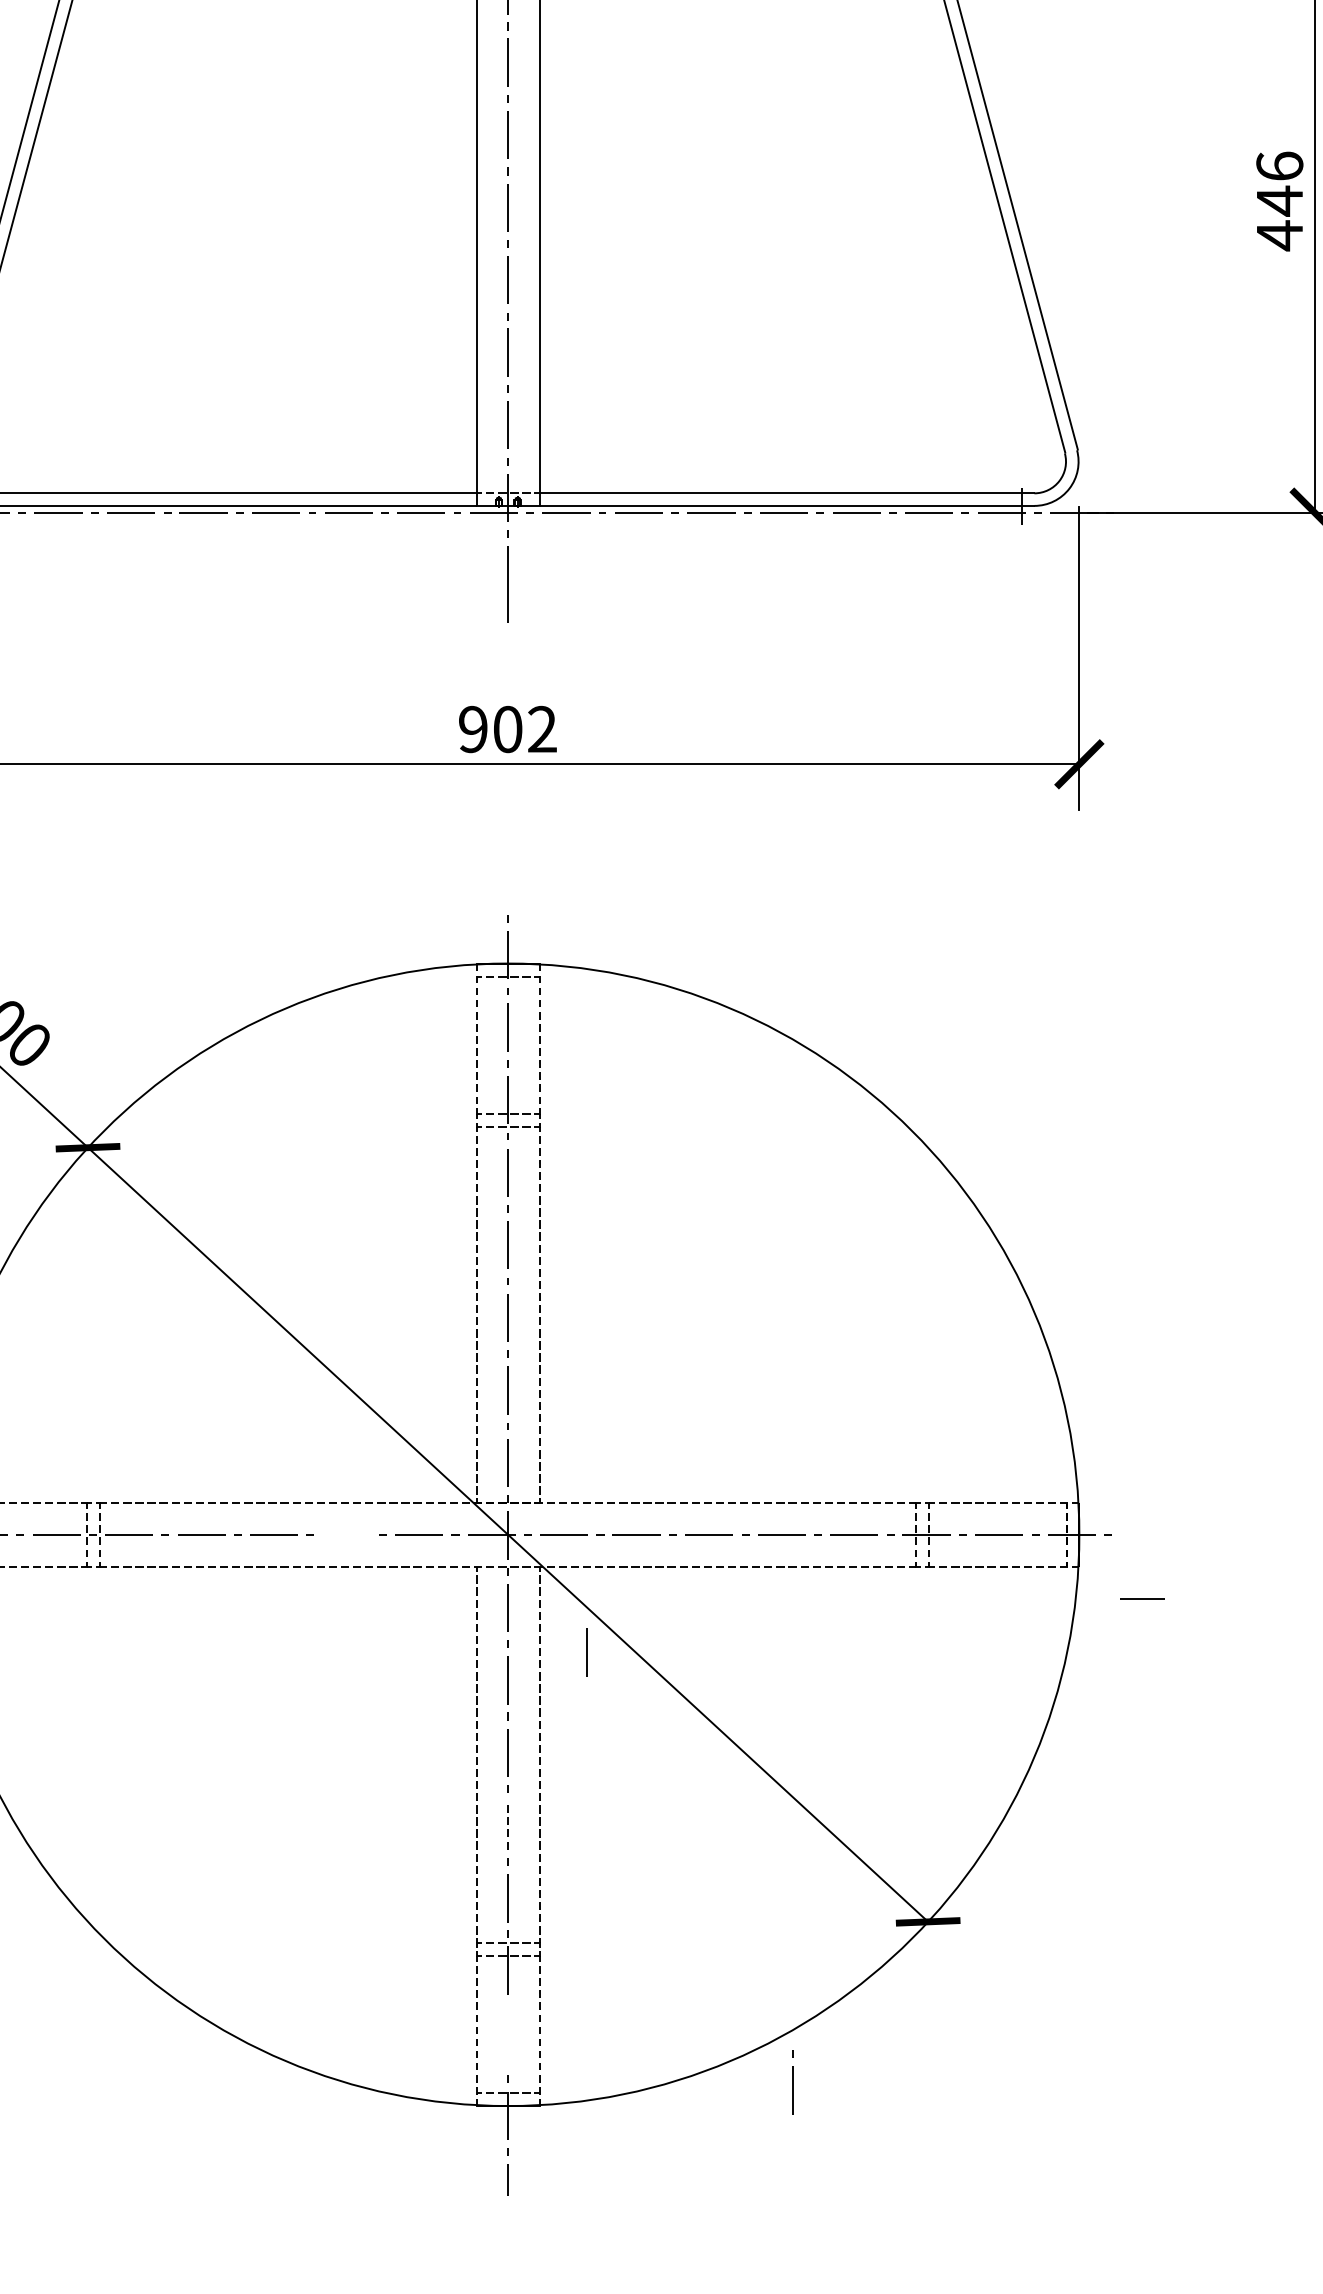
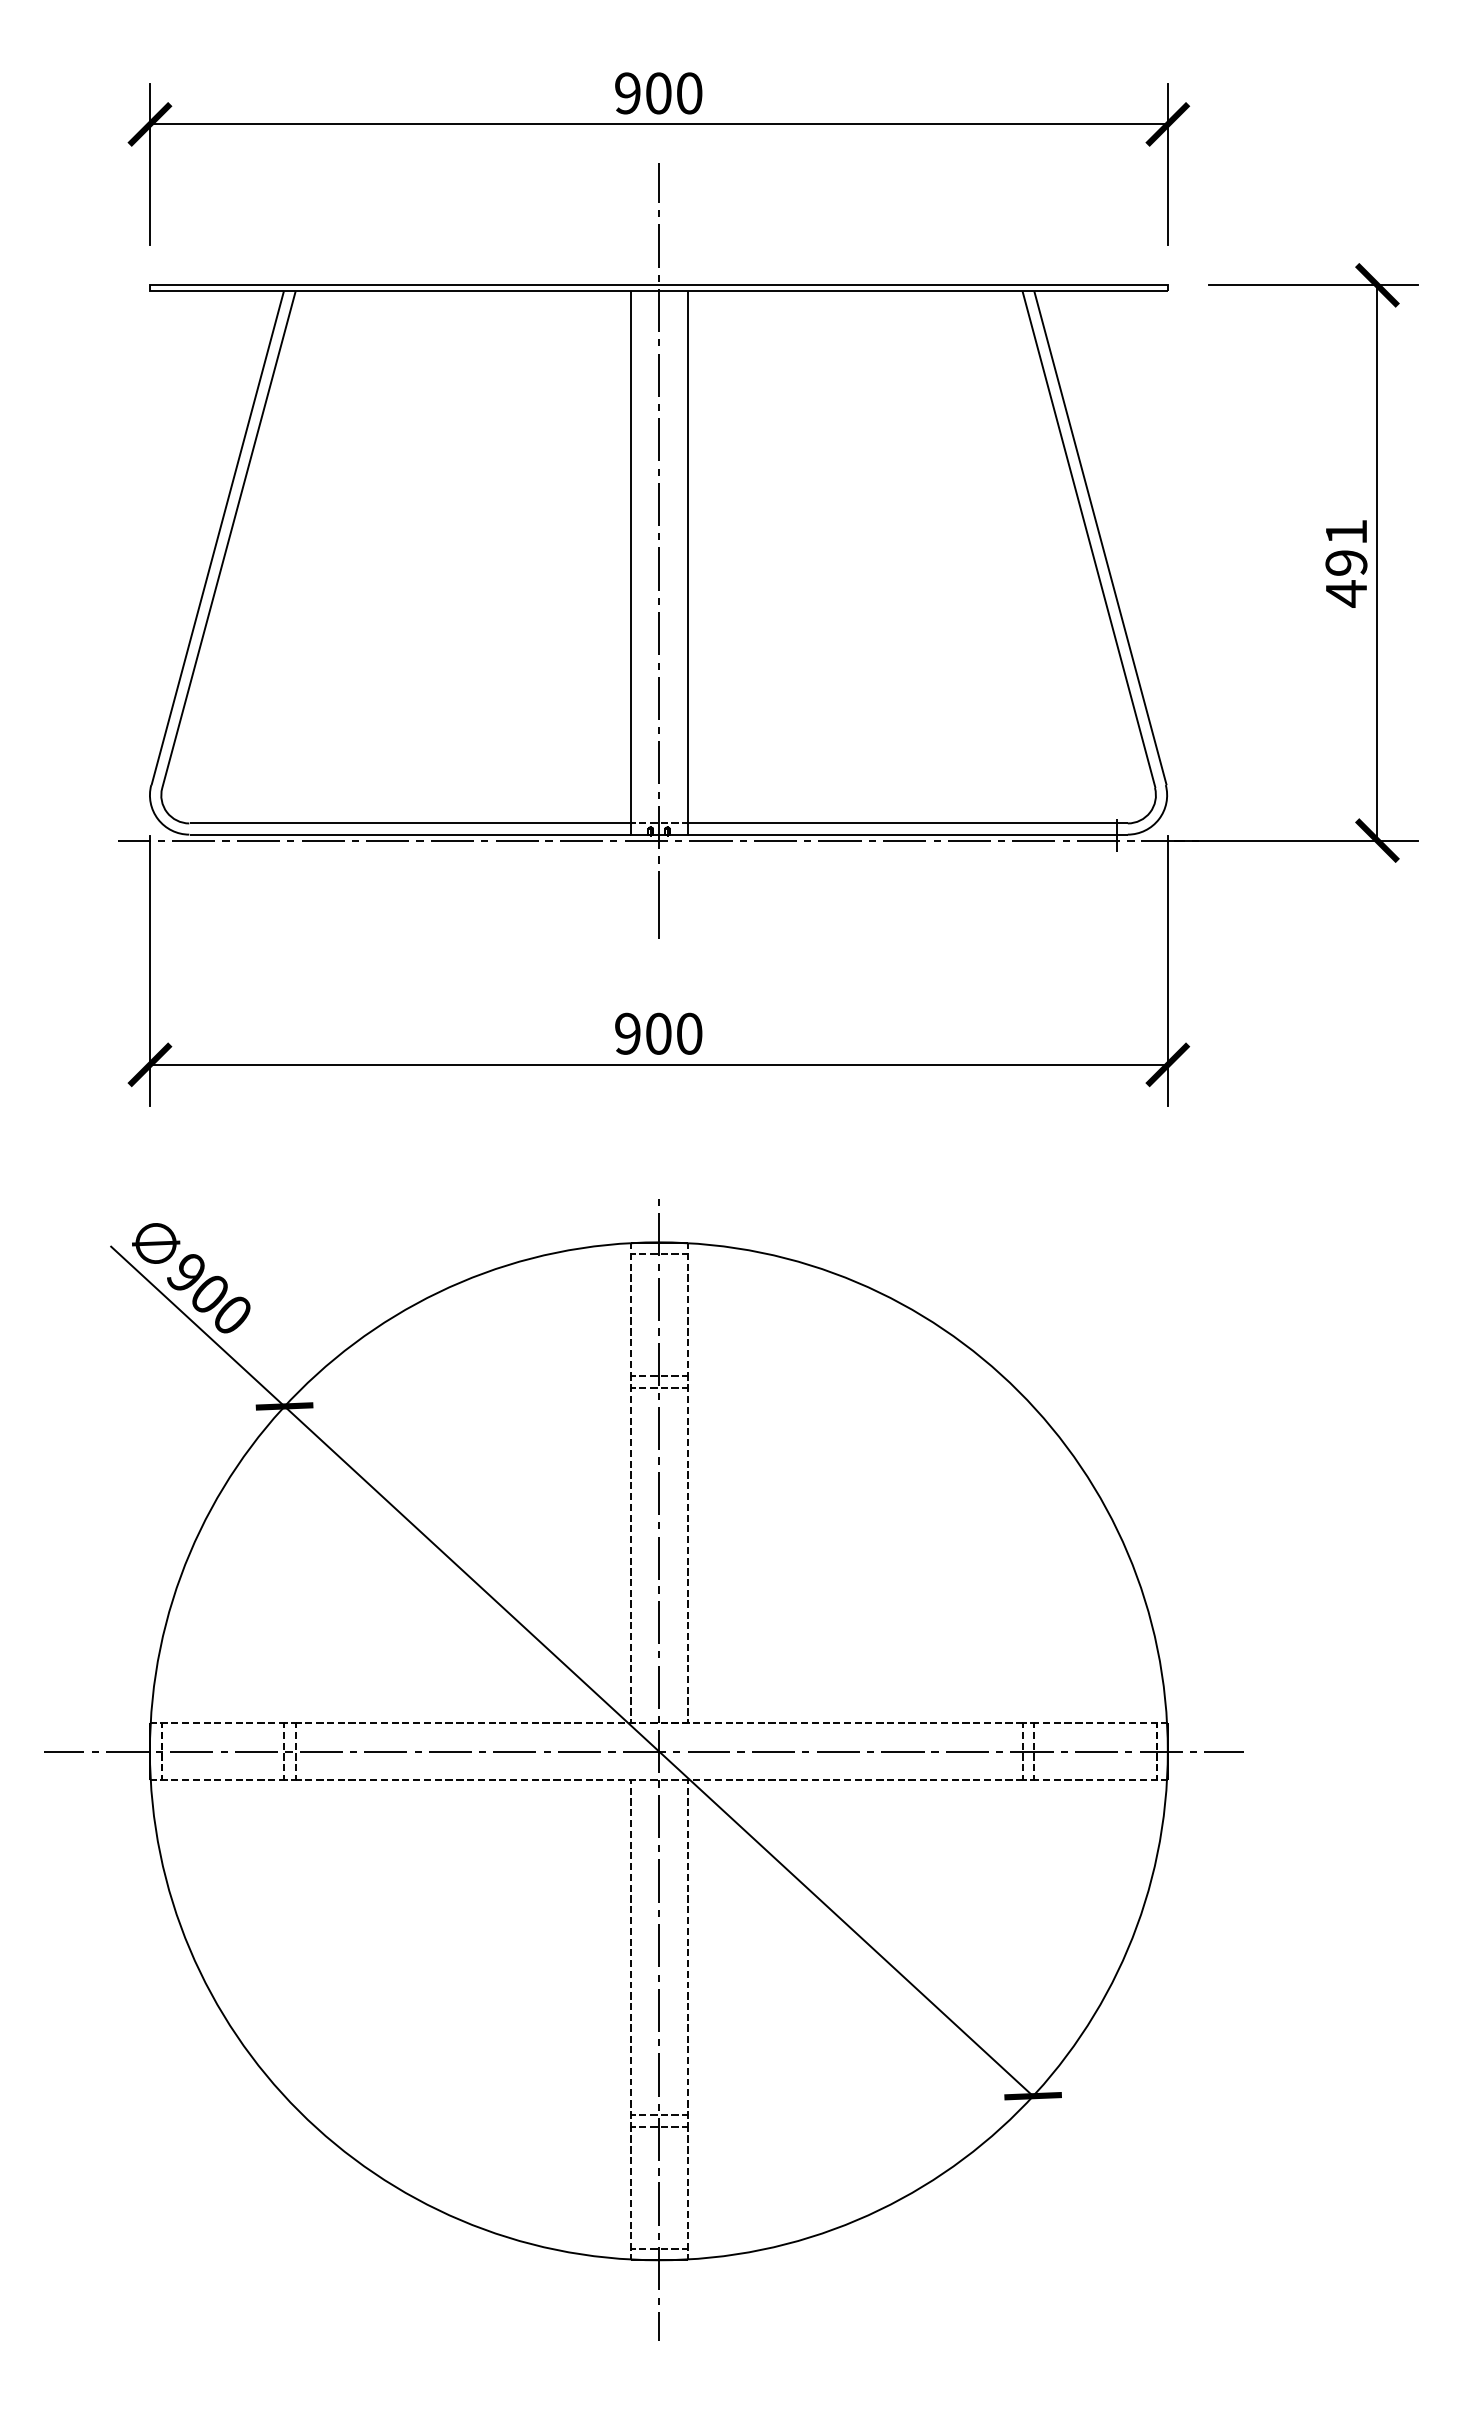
text: (1279, 184) -> (1346, 548), 446 -> 491
text: (542, 729) -> (689, 1033), 902 -> 900
line: (346, 1534) -> (514, 1751), added
line: (1141, 1598) -> (1223, 1751), moved
line: (586, 1651) -> (728, 1855), removed
line: (508, 1824) -> (659, 2009), dashed -> solid
line: (792, 2081) -> (658, 2196), moved

